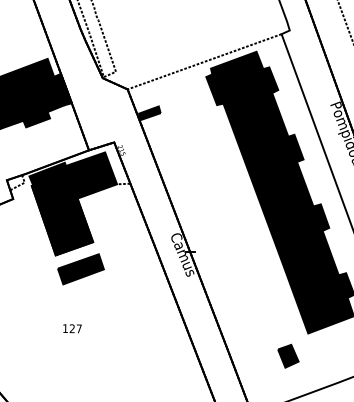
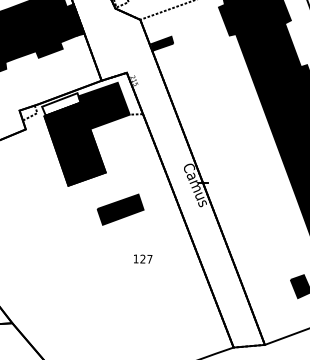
fill: (48, 173) -> (61, 103), removed
part: (80, 269) -> (120, 209), moved
text: (72, 328) -> (143, 258), moved

